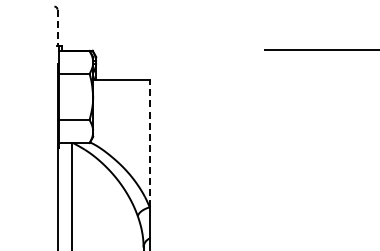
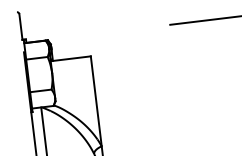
line: (57, 28) -> (20, 27), dashed -> solid
line: (149, 143) -> (96, 101), dashed -> solid

